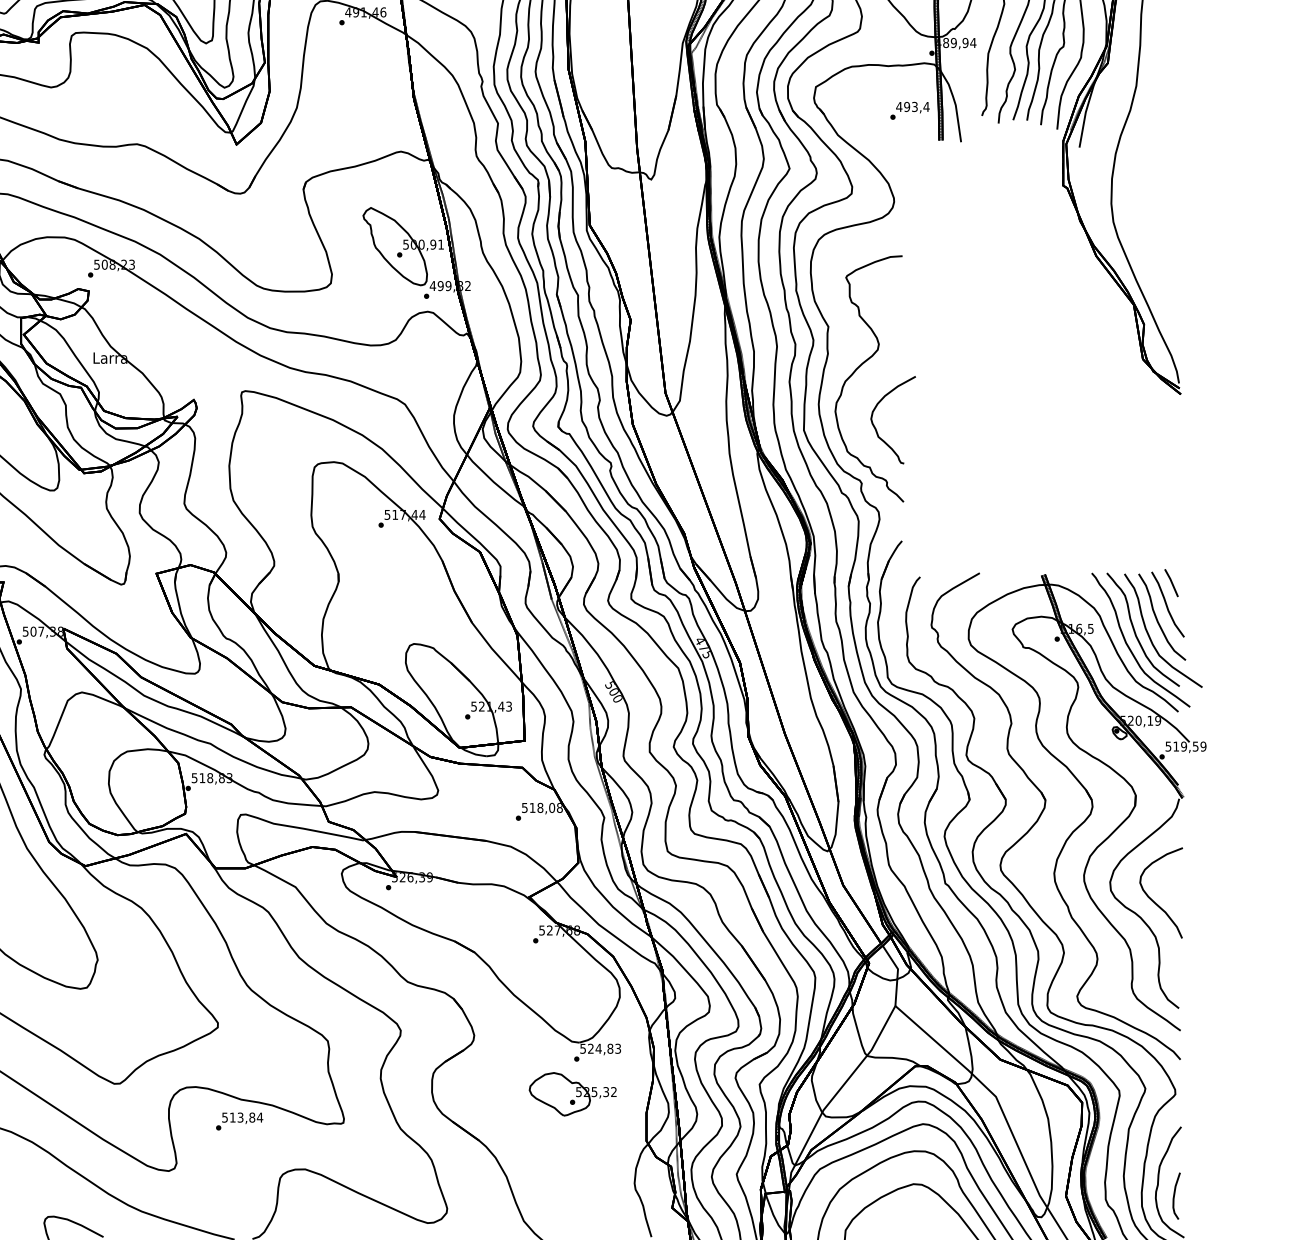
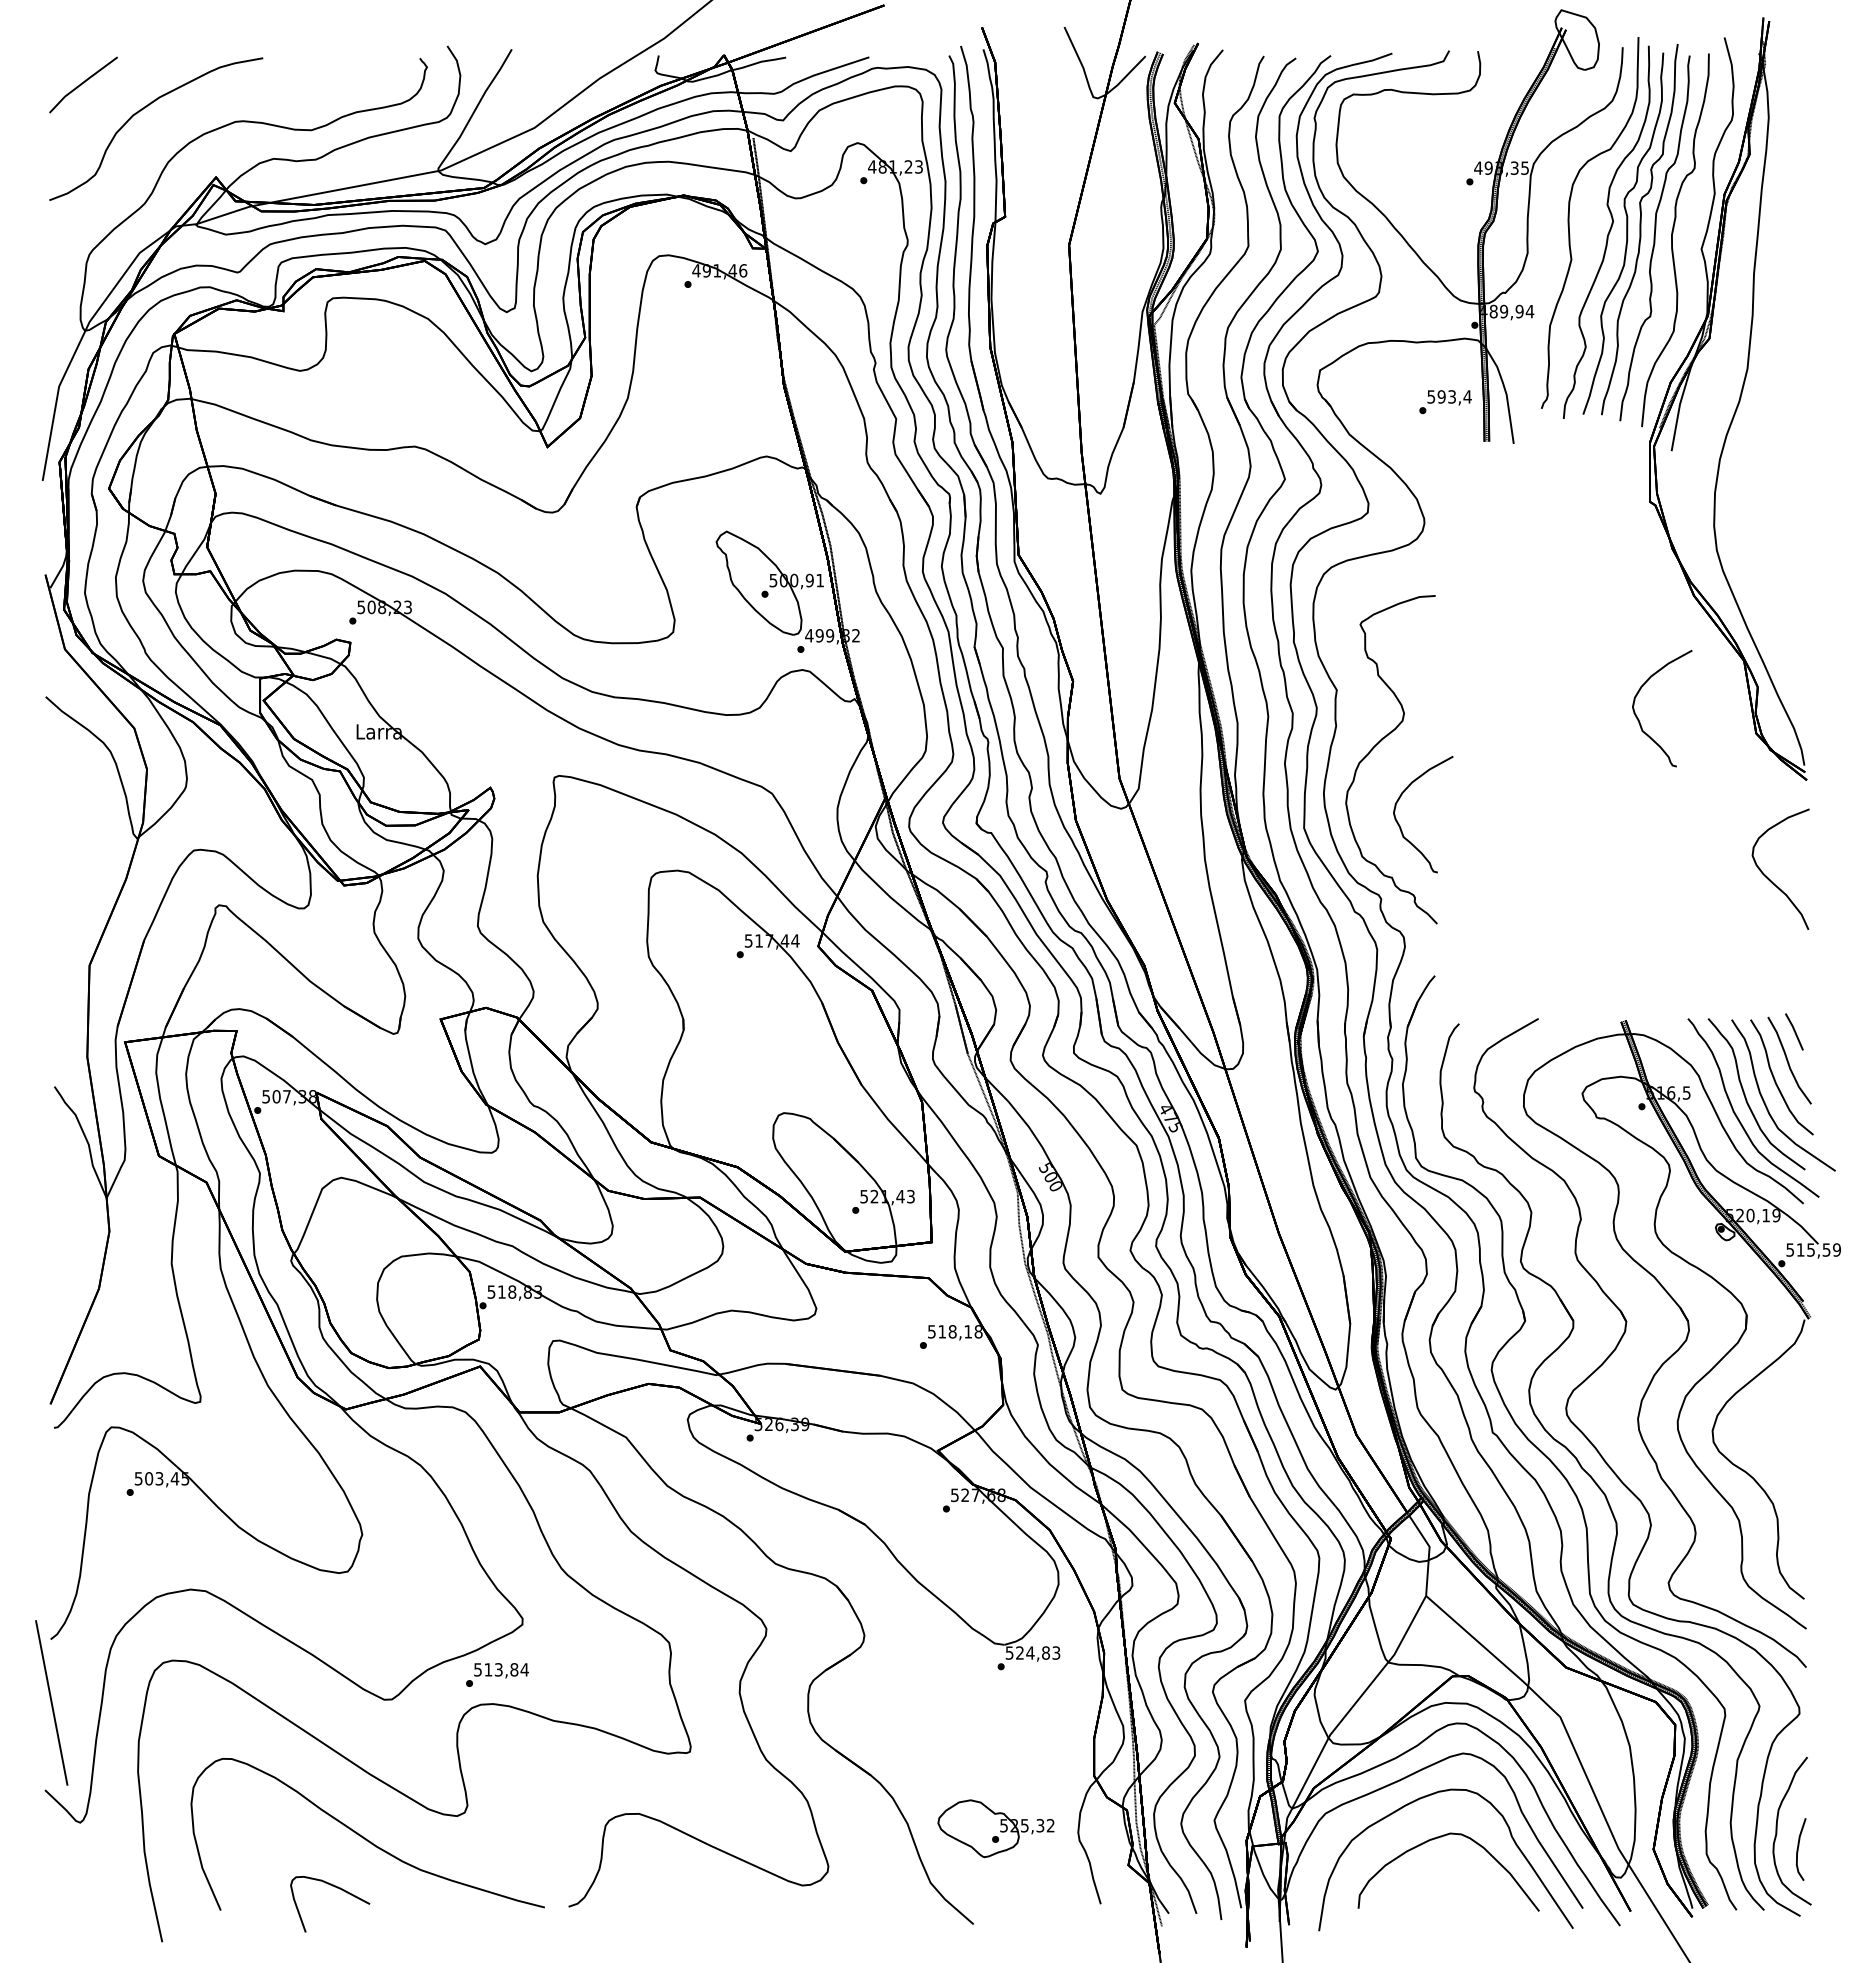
text: (899, 106) -> (1431, 396), 493,4 -> 593,4
curve: (1055, 348) -> (1639, 719), added
text: (1184, 746) -> (1811, 1249), 519,59 -> 515,59
text: (552, 807) -> (968, 1331), 518,08 -> 518,18
curve: (1152, 899) -> (1769, 878), moved
part: (572, 1094) -> (995, 1828), moved
text: (239, 1121) -> (497, 1674), moved

